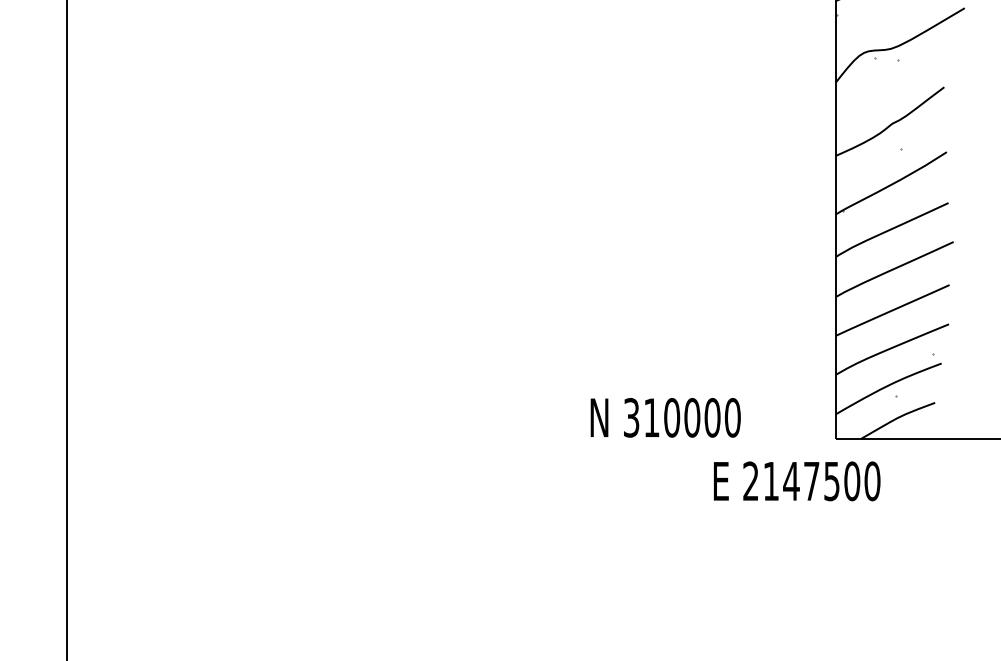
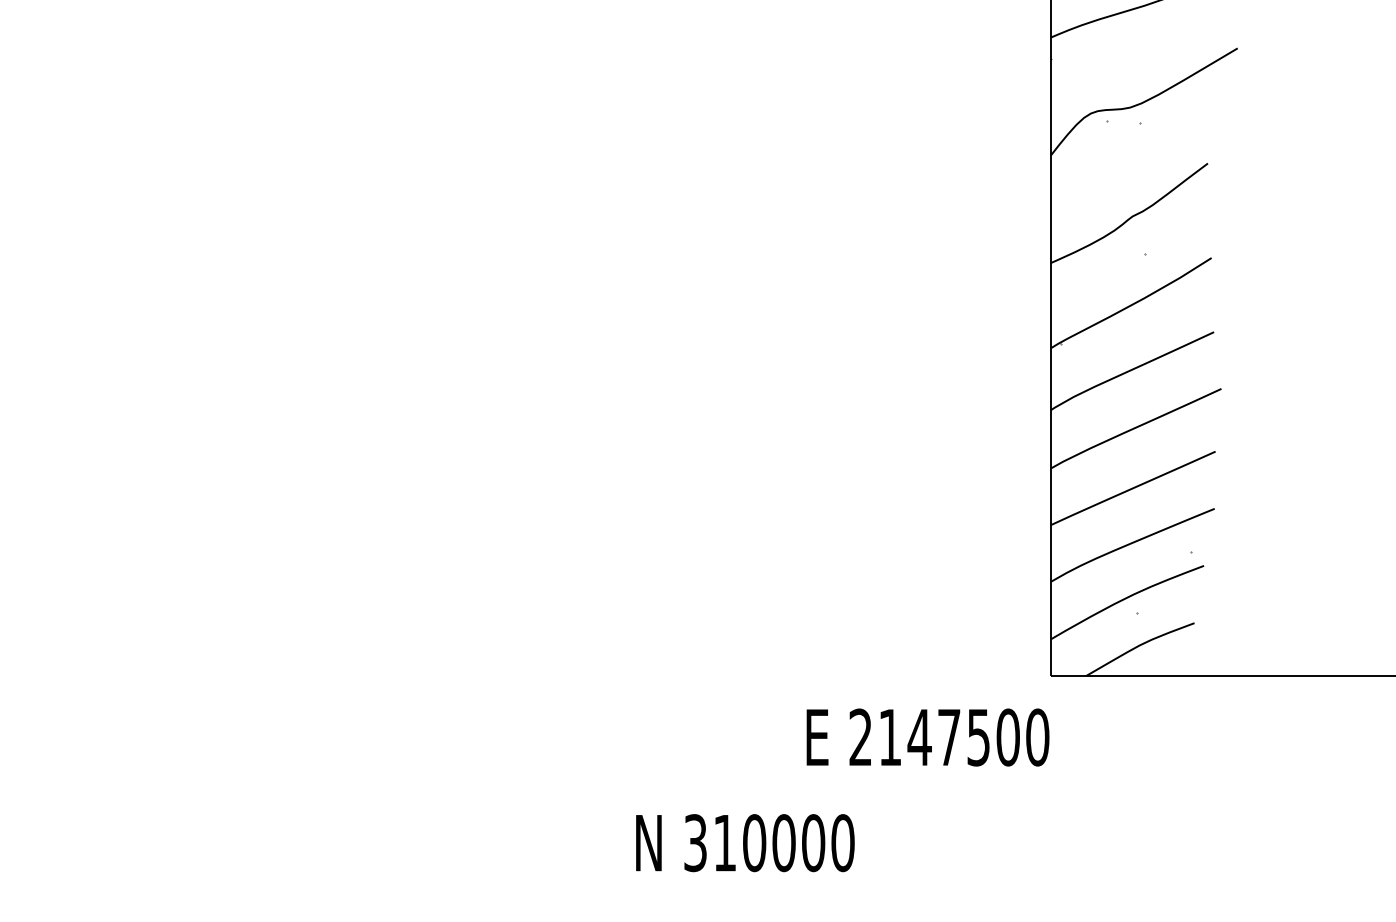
text: (665, 417) -> (744, 842), moved
text: (797, 481) -> (928, 737), moved

